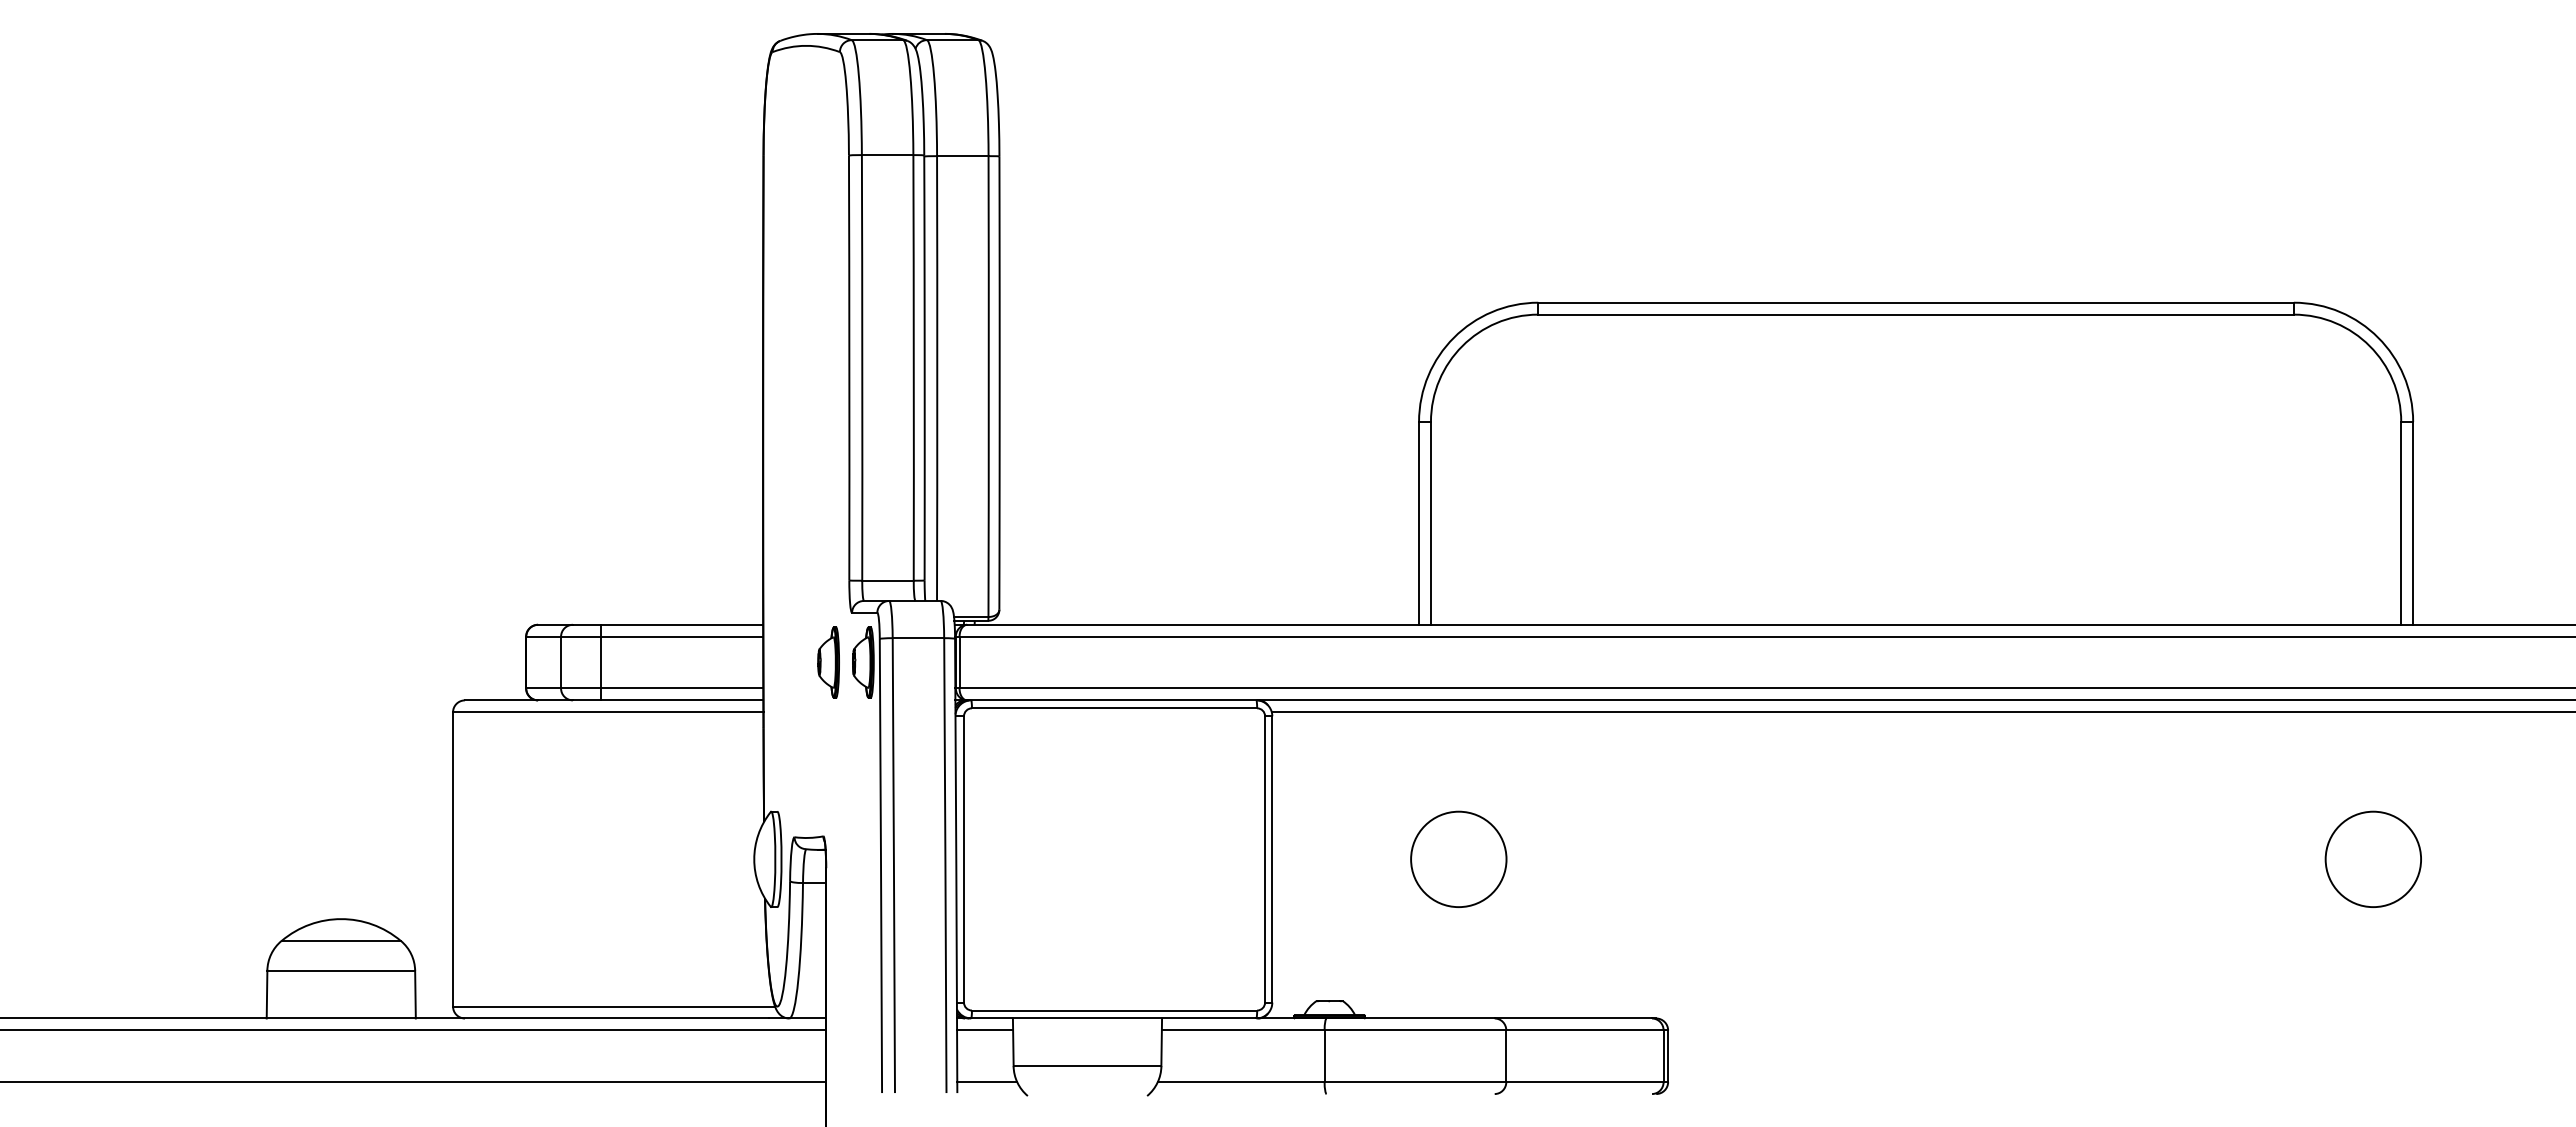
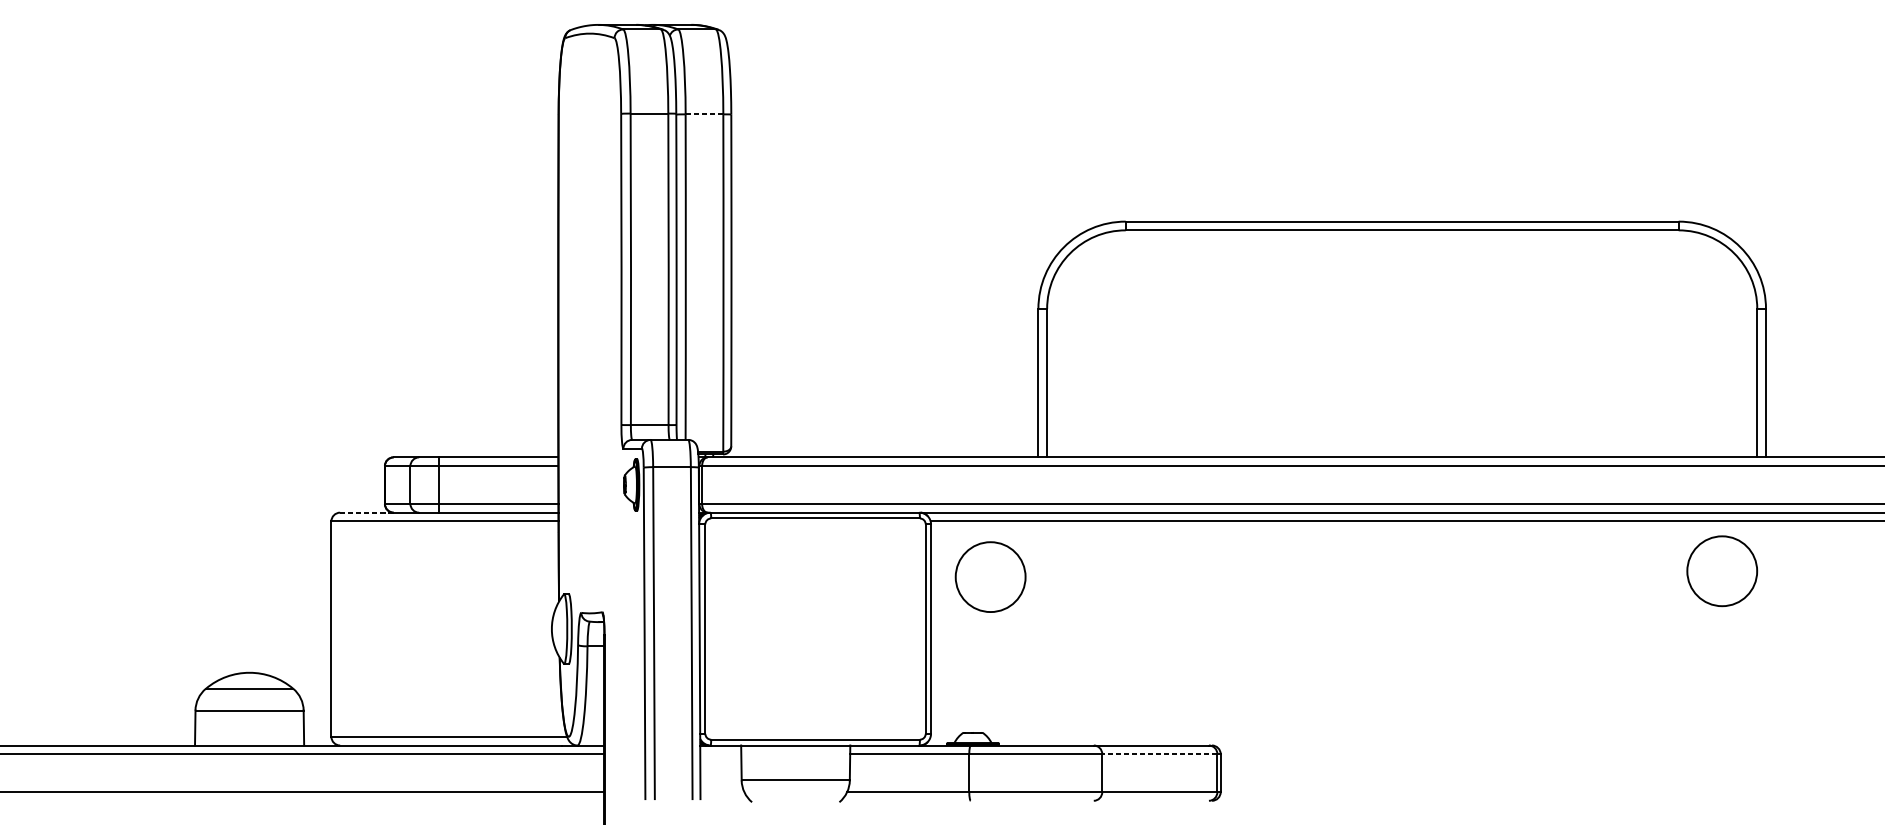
line: (962, 156) -> (704, 114), solid -> dashed
part: (828, 662) -> (606, 484), removed
line: (501, 700) -> (366, 512), solid -> dashed
circle: (1458, 858) -> (990, 576), moved
circle: (2372, 858) -> (1721, 570), moved
line: (985, 1030) -> (721, 754), removed
line: (1584, 1030) -> (1159, 754), solid -> dashed
line: (987, 1082) -> (722, 792), removed

